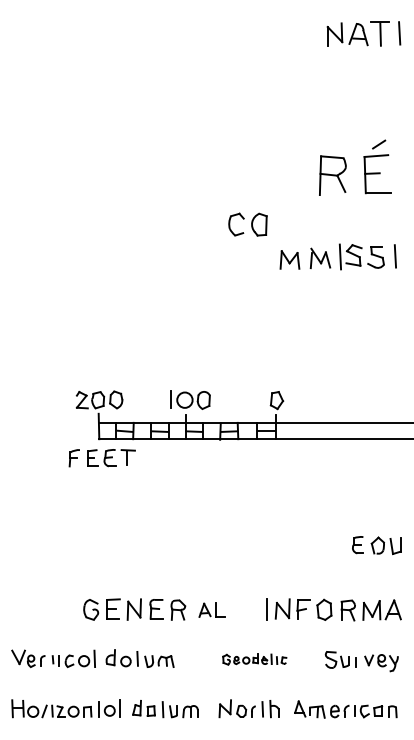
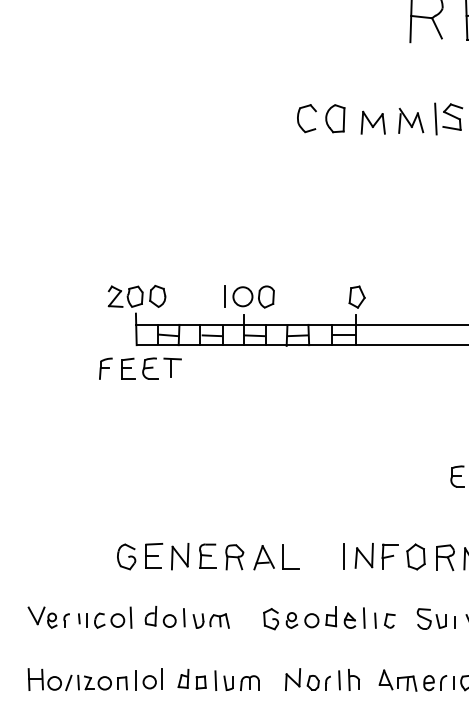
part: (247, 224) -> (320, 118), moved
part: (211, 609) -> (275, 556), size x1.43
part: (254, 659) -> (329, 618), size x1.67

